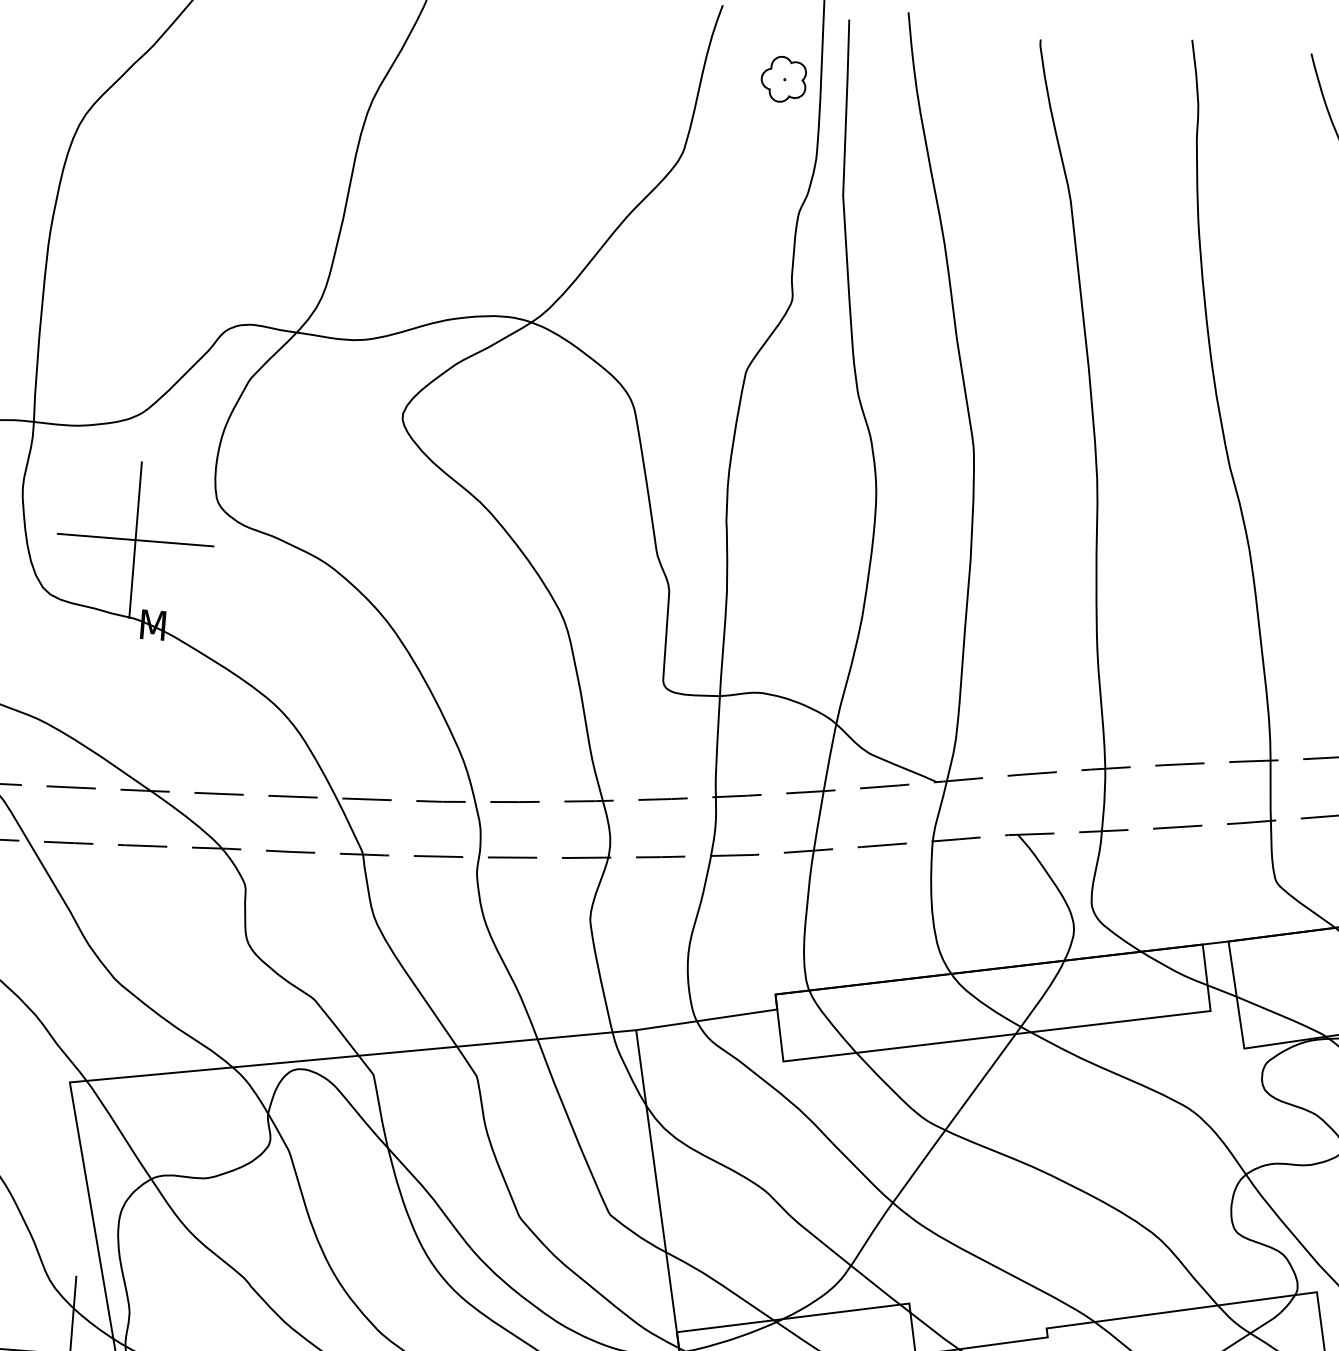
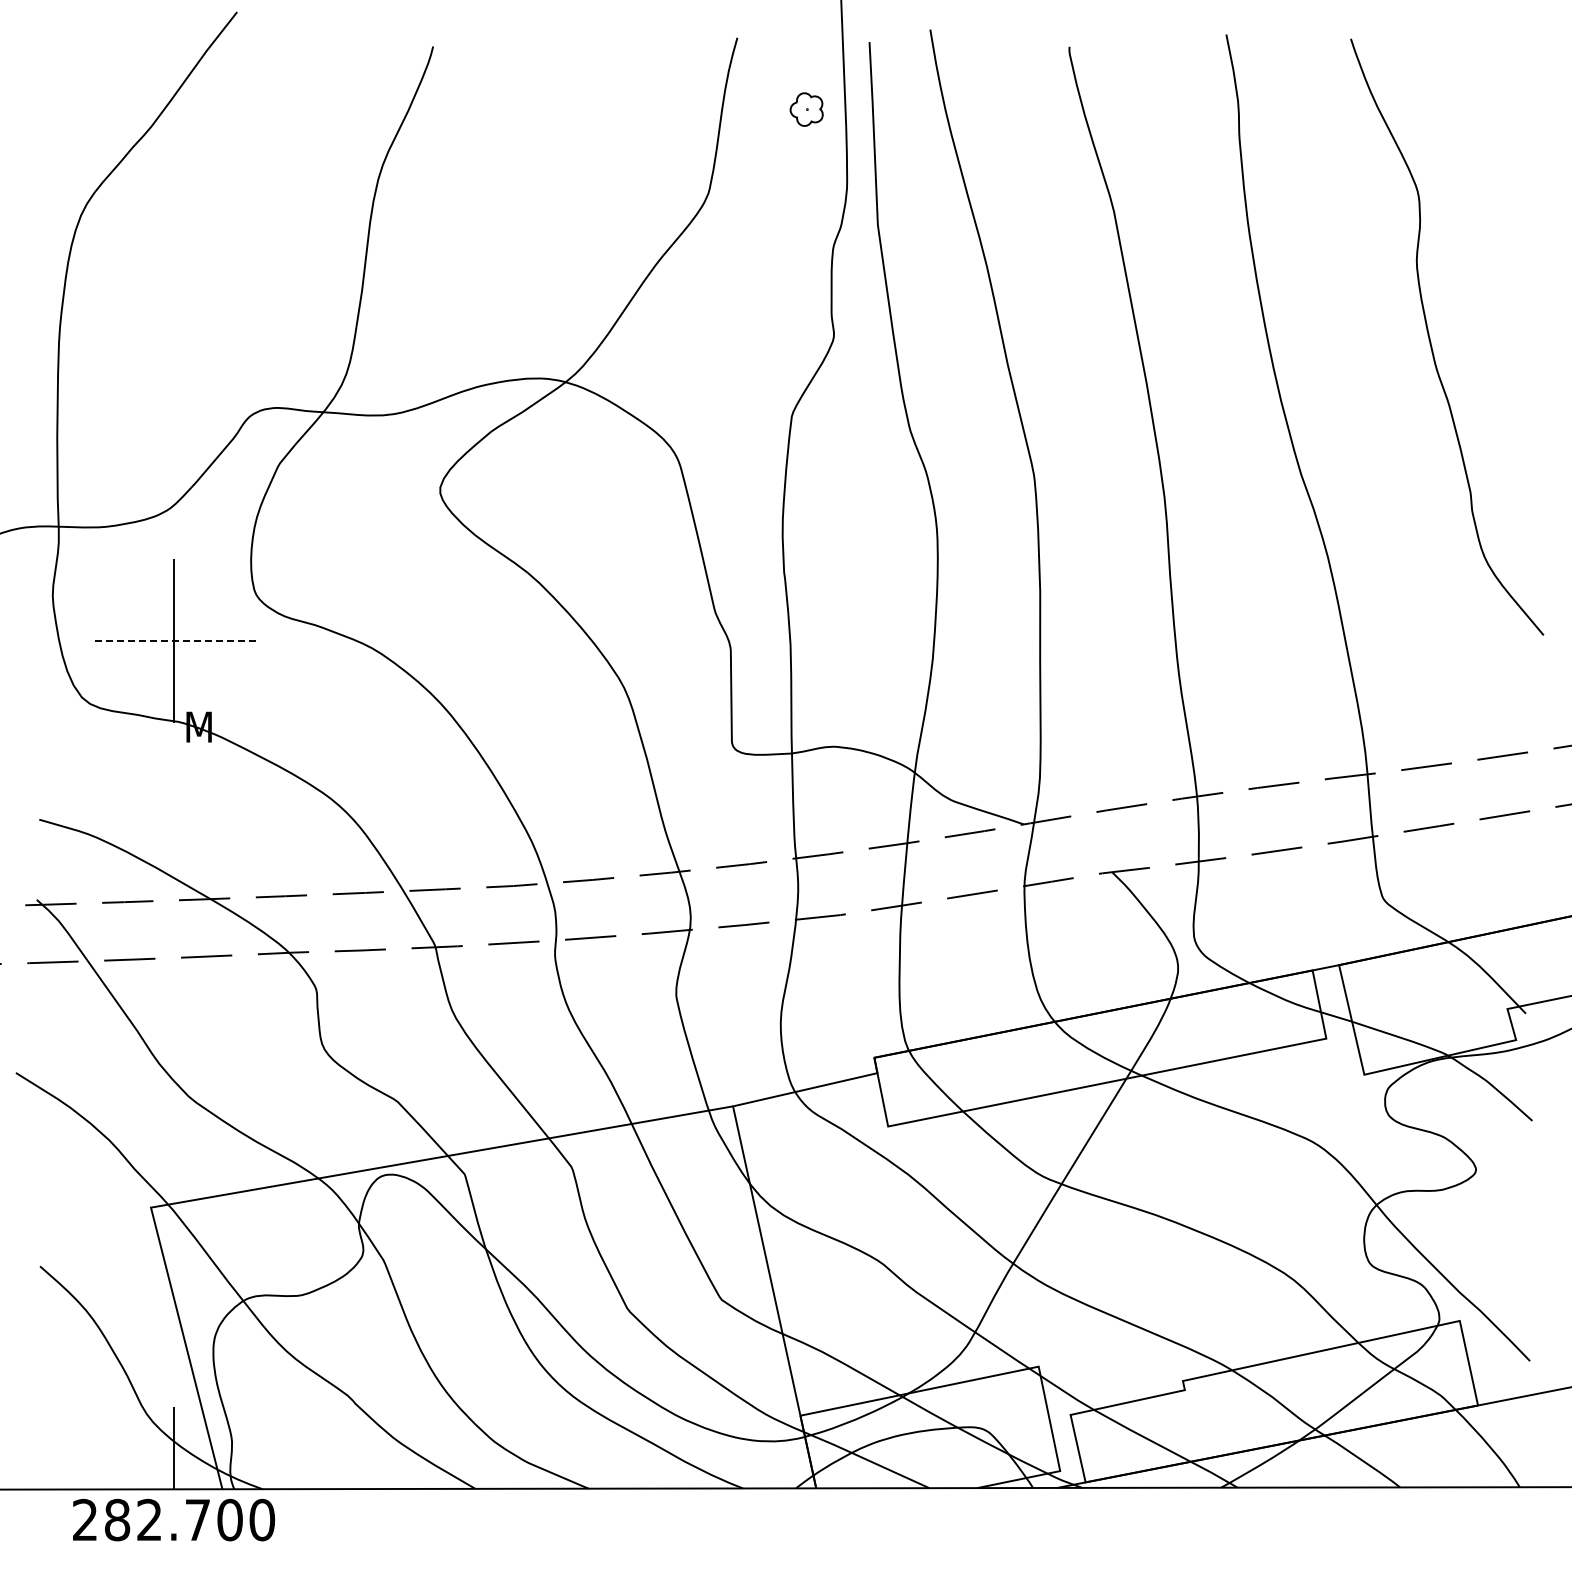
part: (783, 79) -> (806, 109), size x0.7
line: (135, 539) -> (173, 640), solid -> dashed

